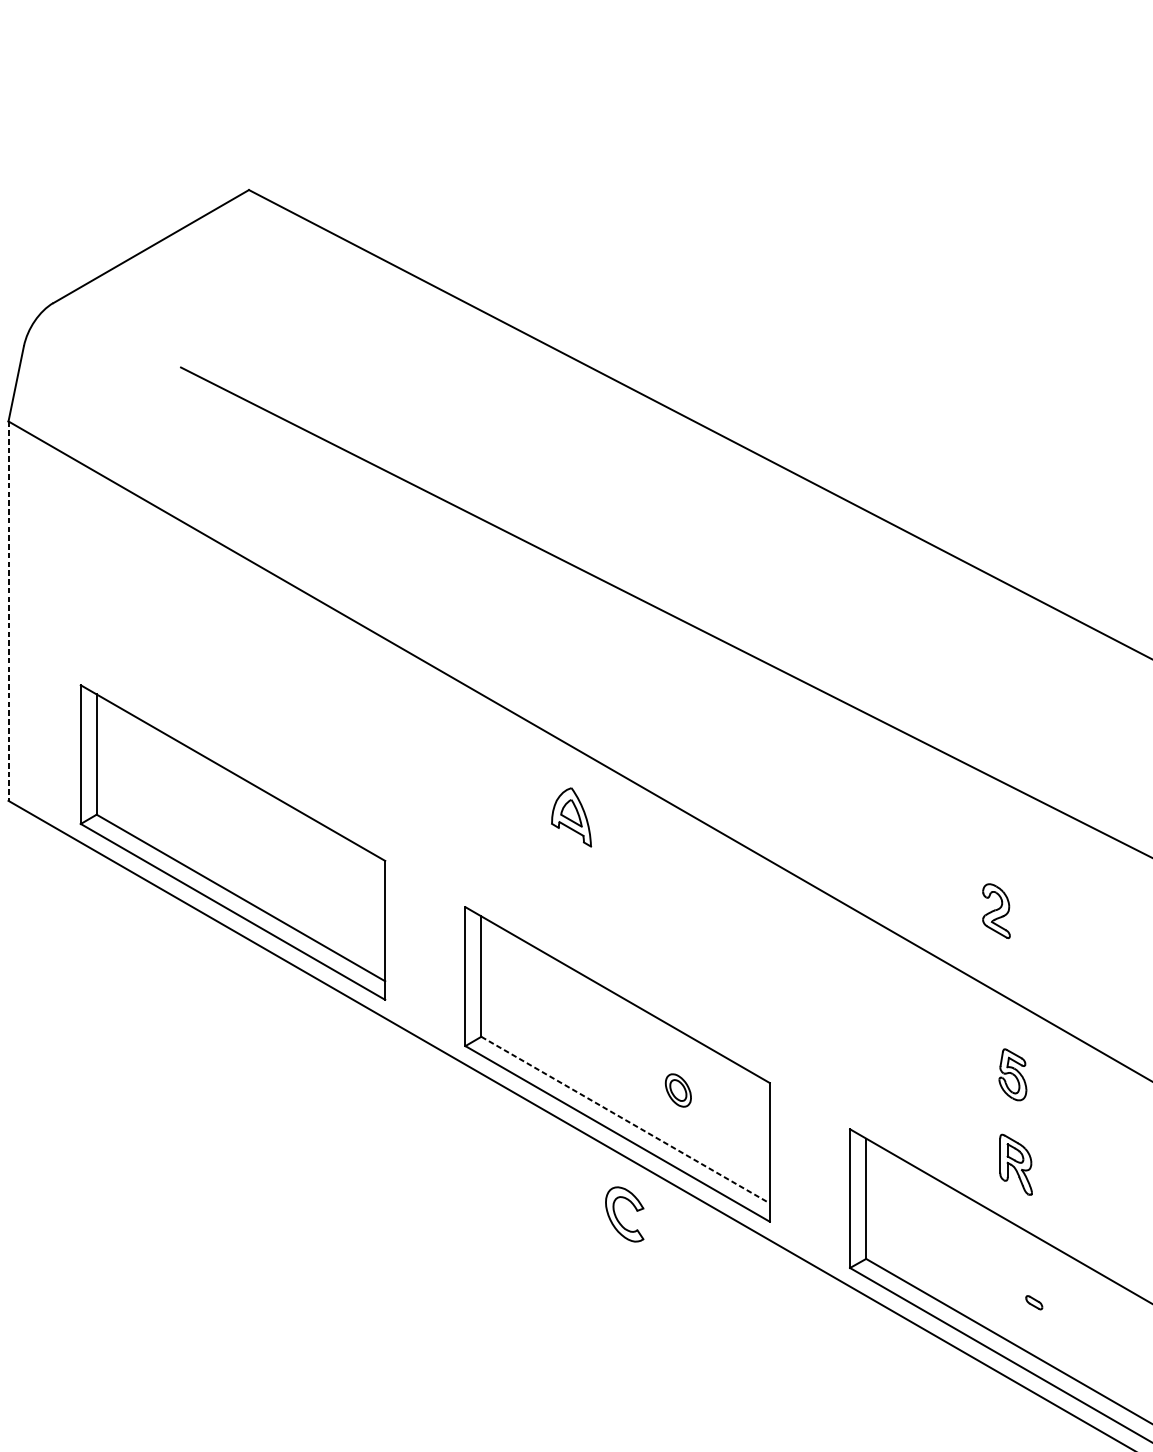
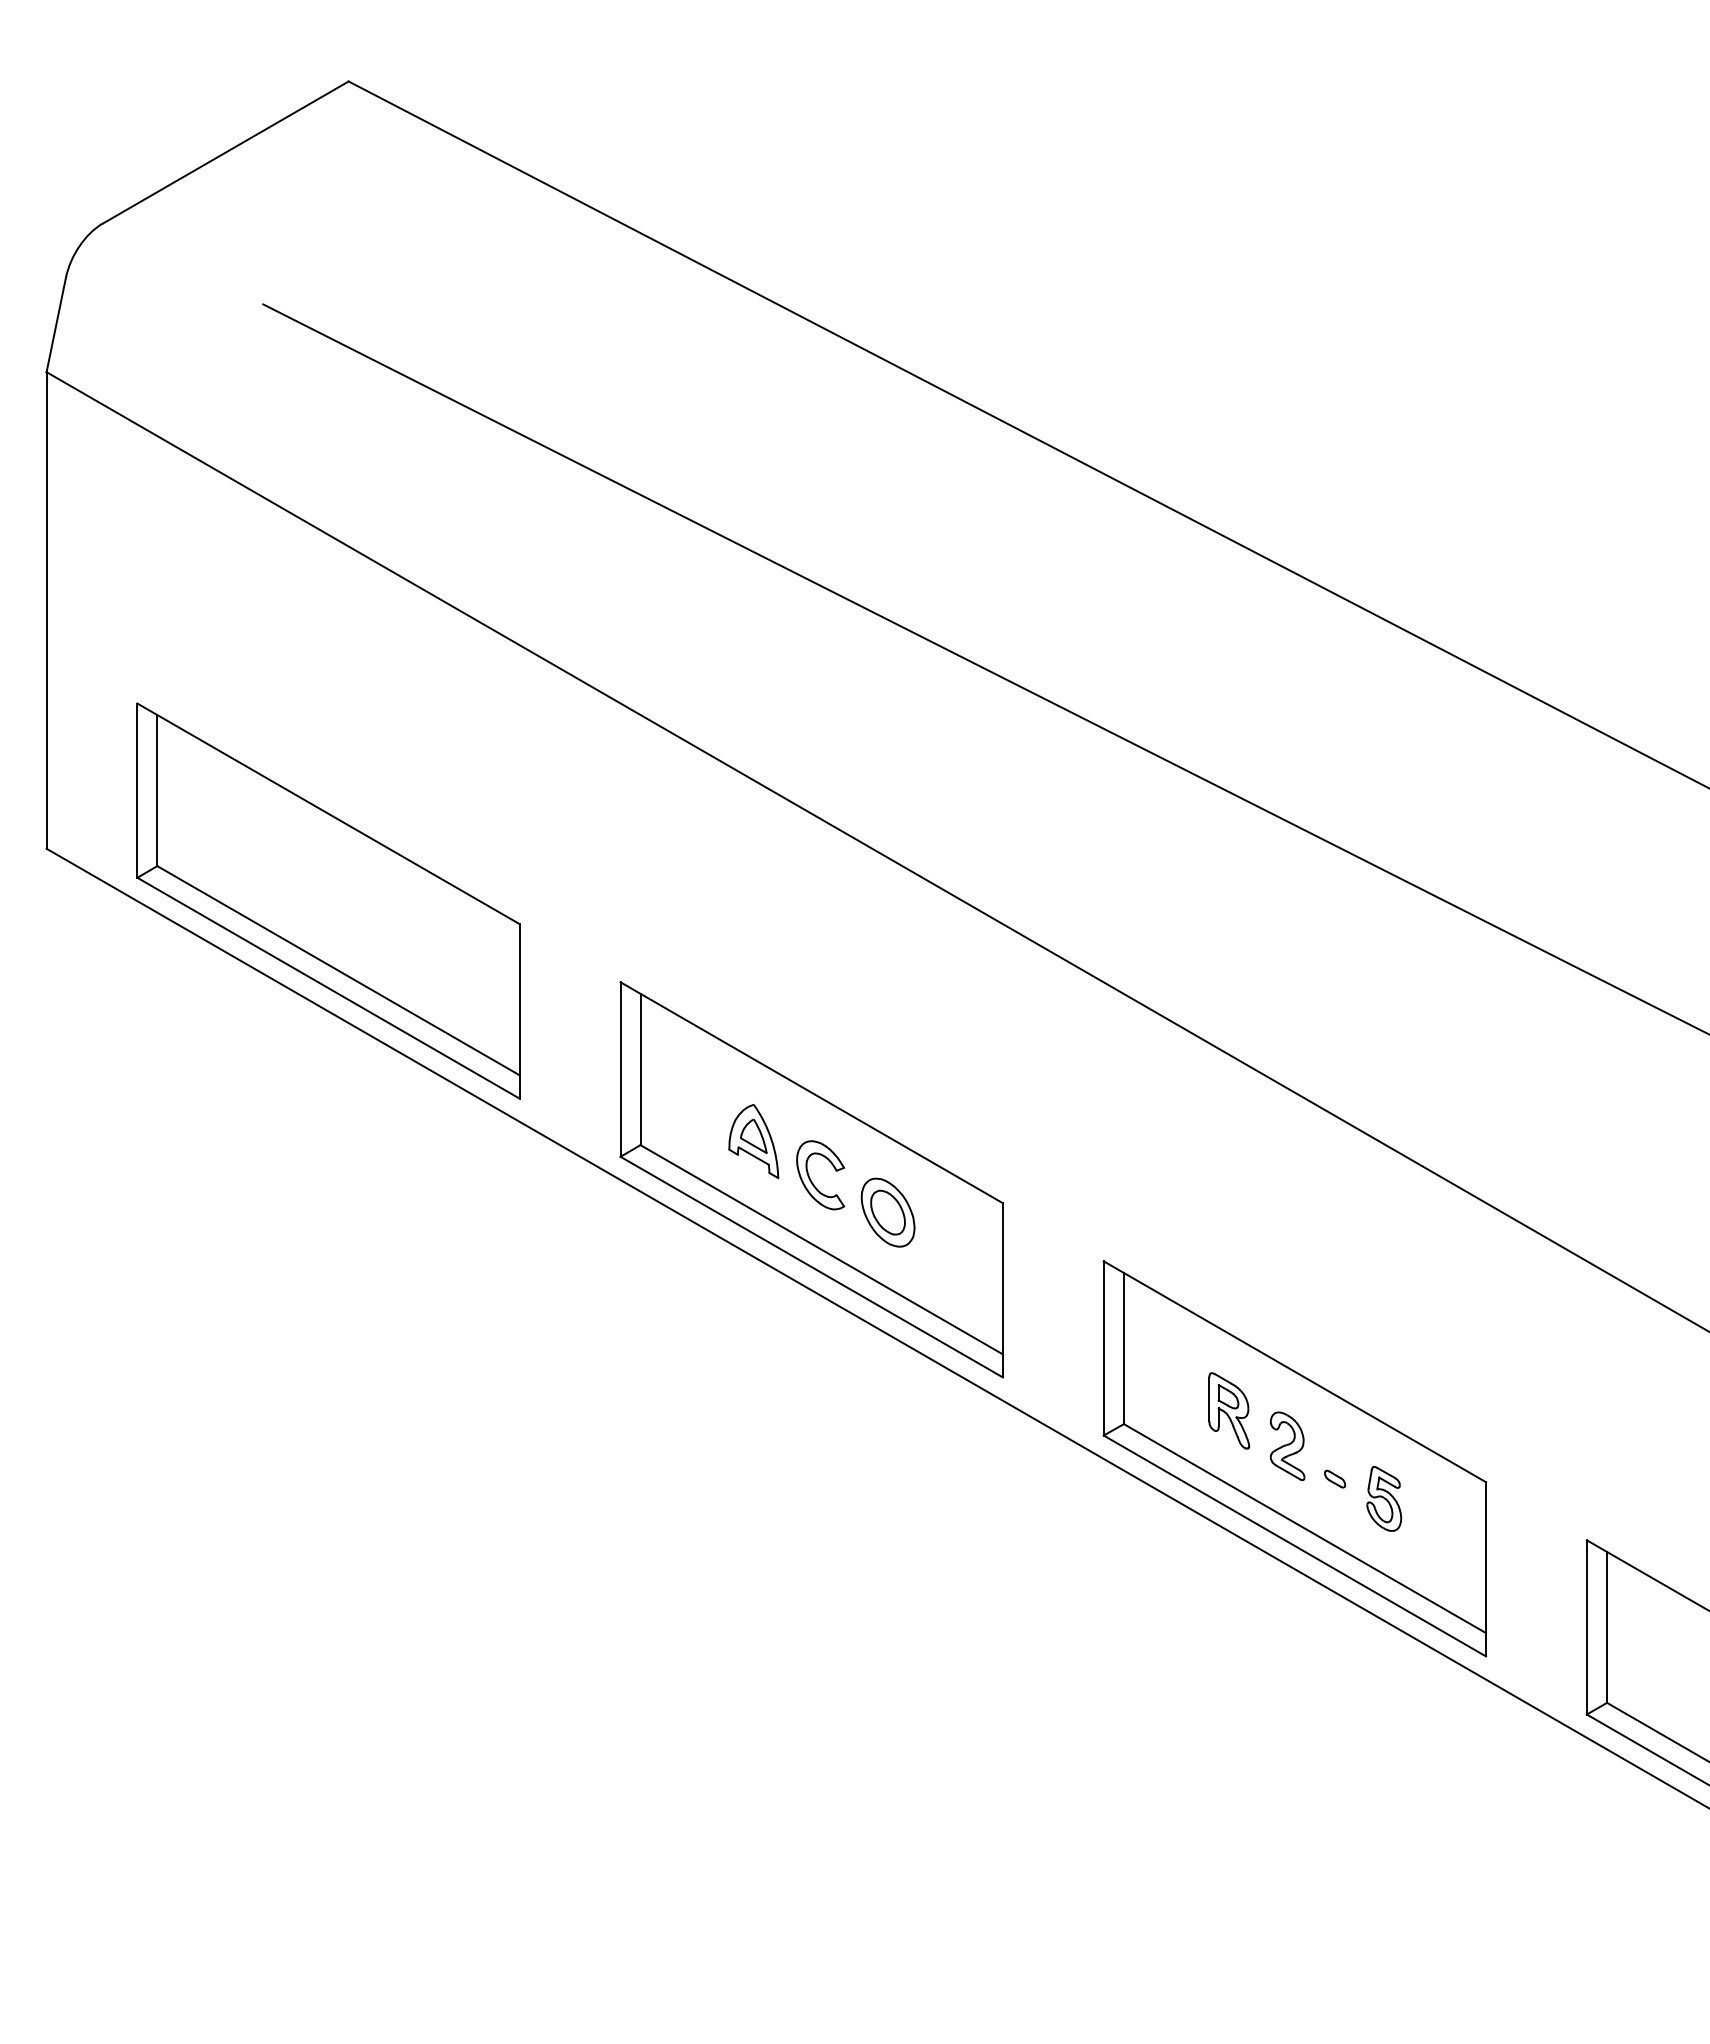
line: (8, 611) -> (46, 610), dashed -> solid
part: (571, 817) -> (753, 1141), moved
part: (996, 911) -> (1287, 1446), moved
part: (1013, 1074) -> (1384, 1498), moved
part: (677, 1090) -> (887, 1212), size x1.67
line: (626, 1120) -> (822, 1250), dashed -> solid
part: (1016, 1164) -> (1229, 1410), moved
part: (617, 1217) -> (811, 1179), moved

